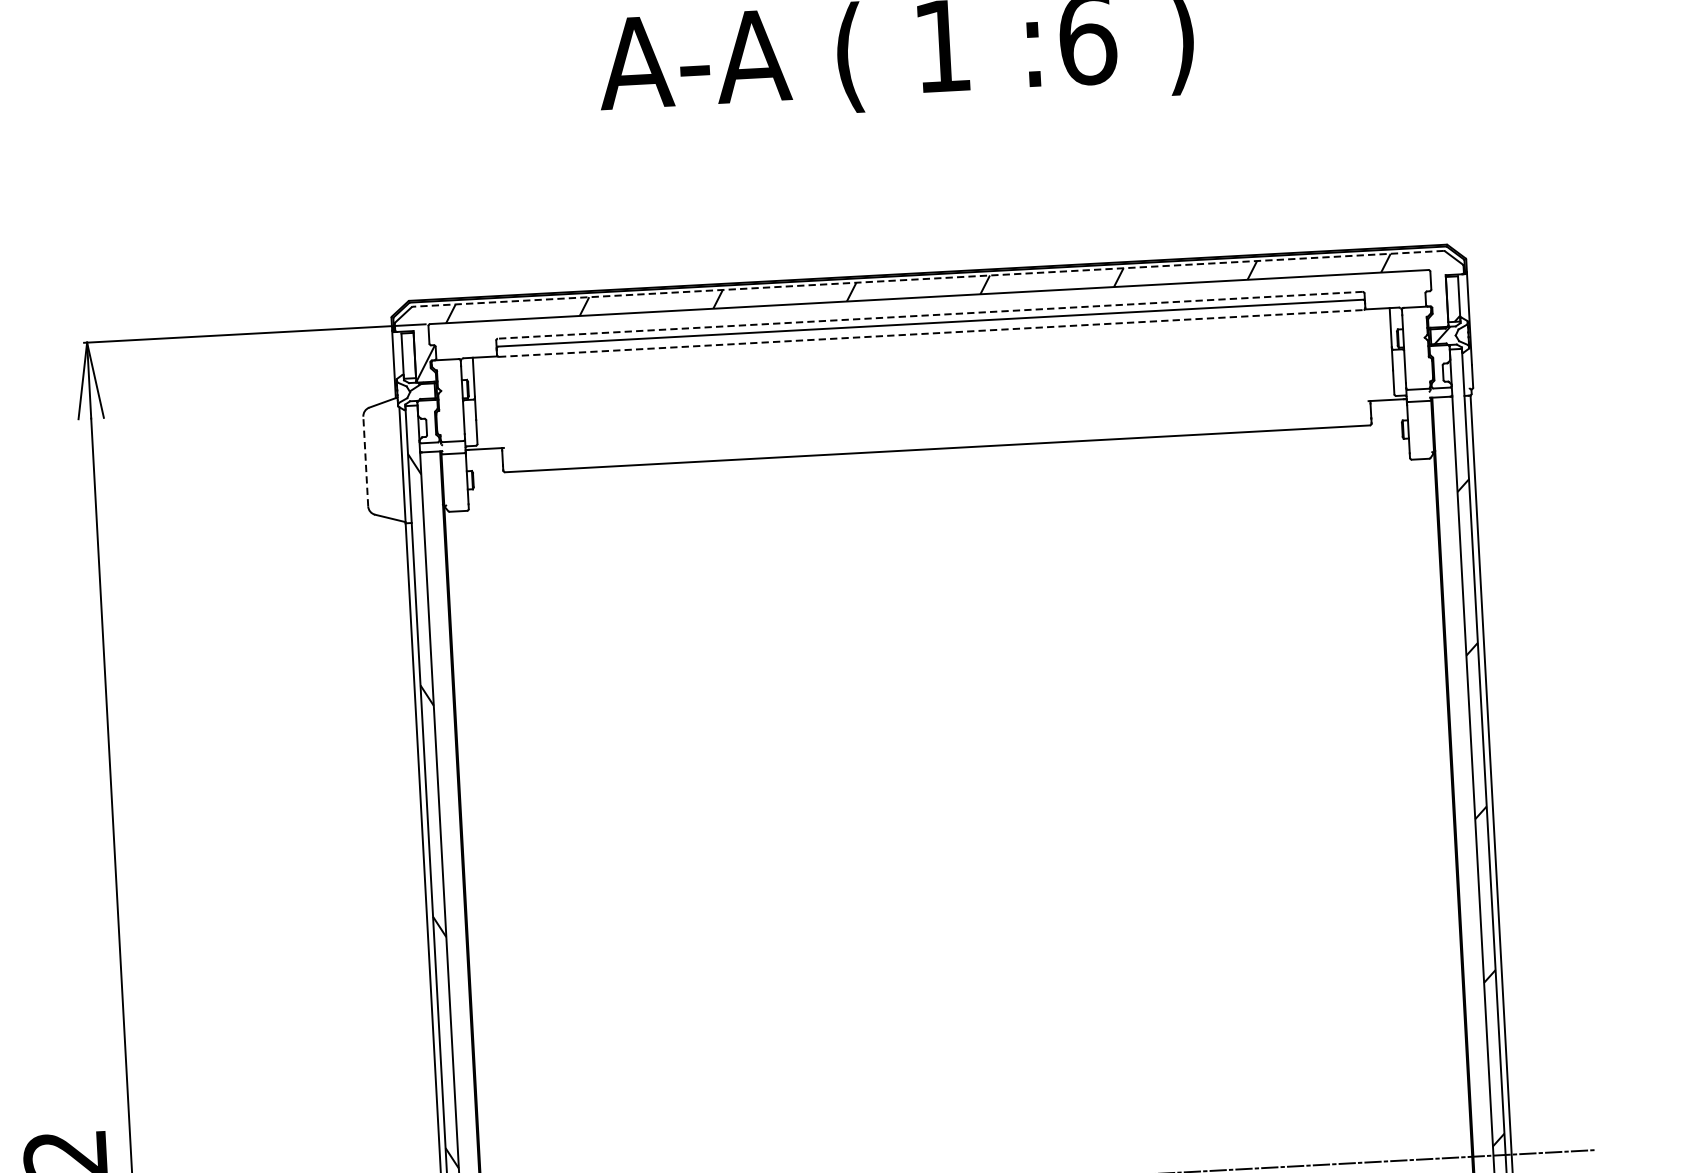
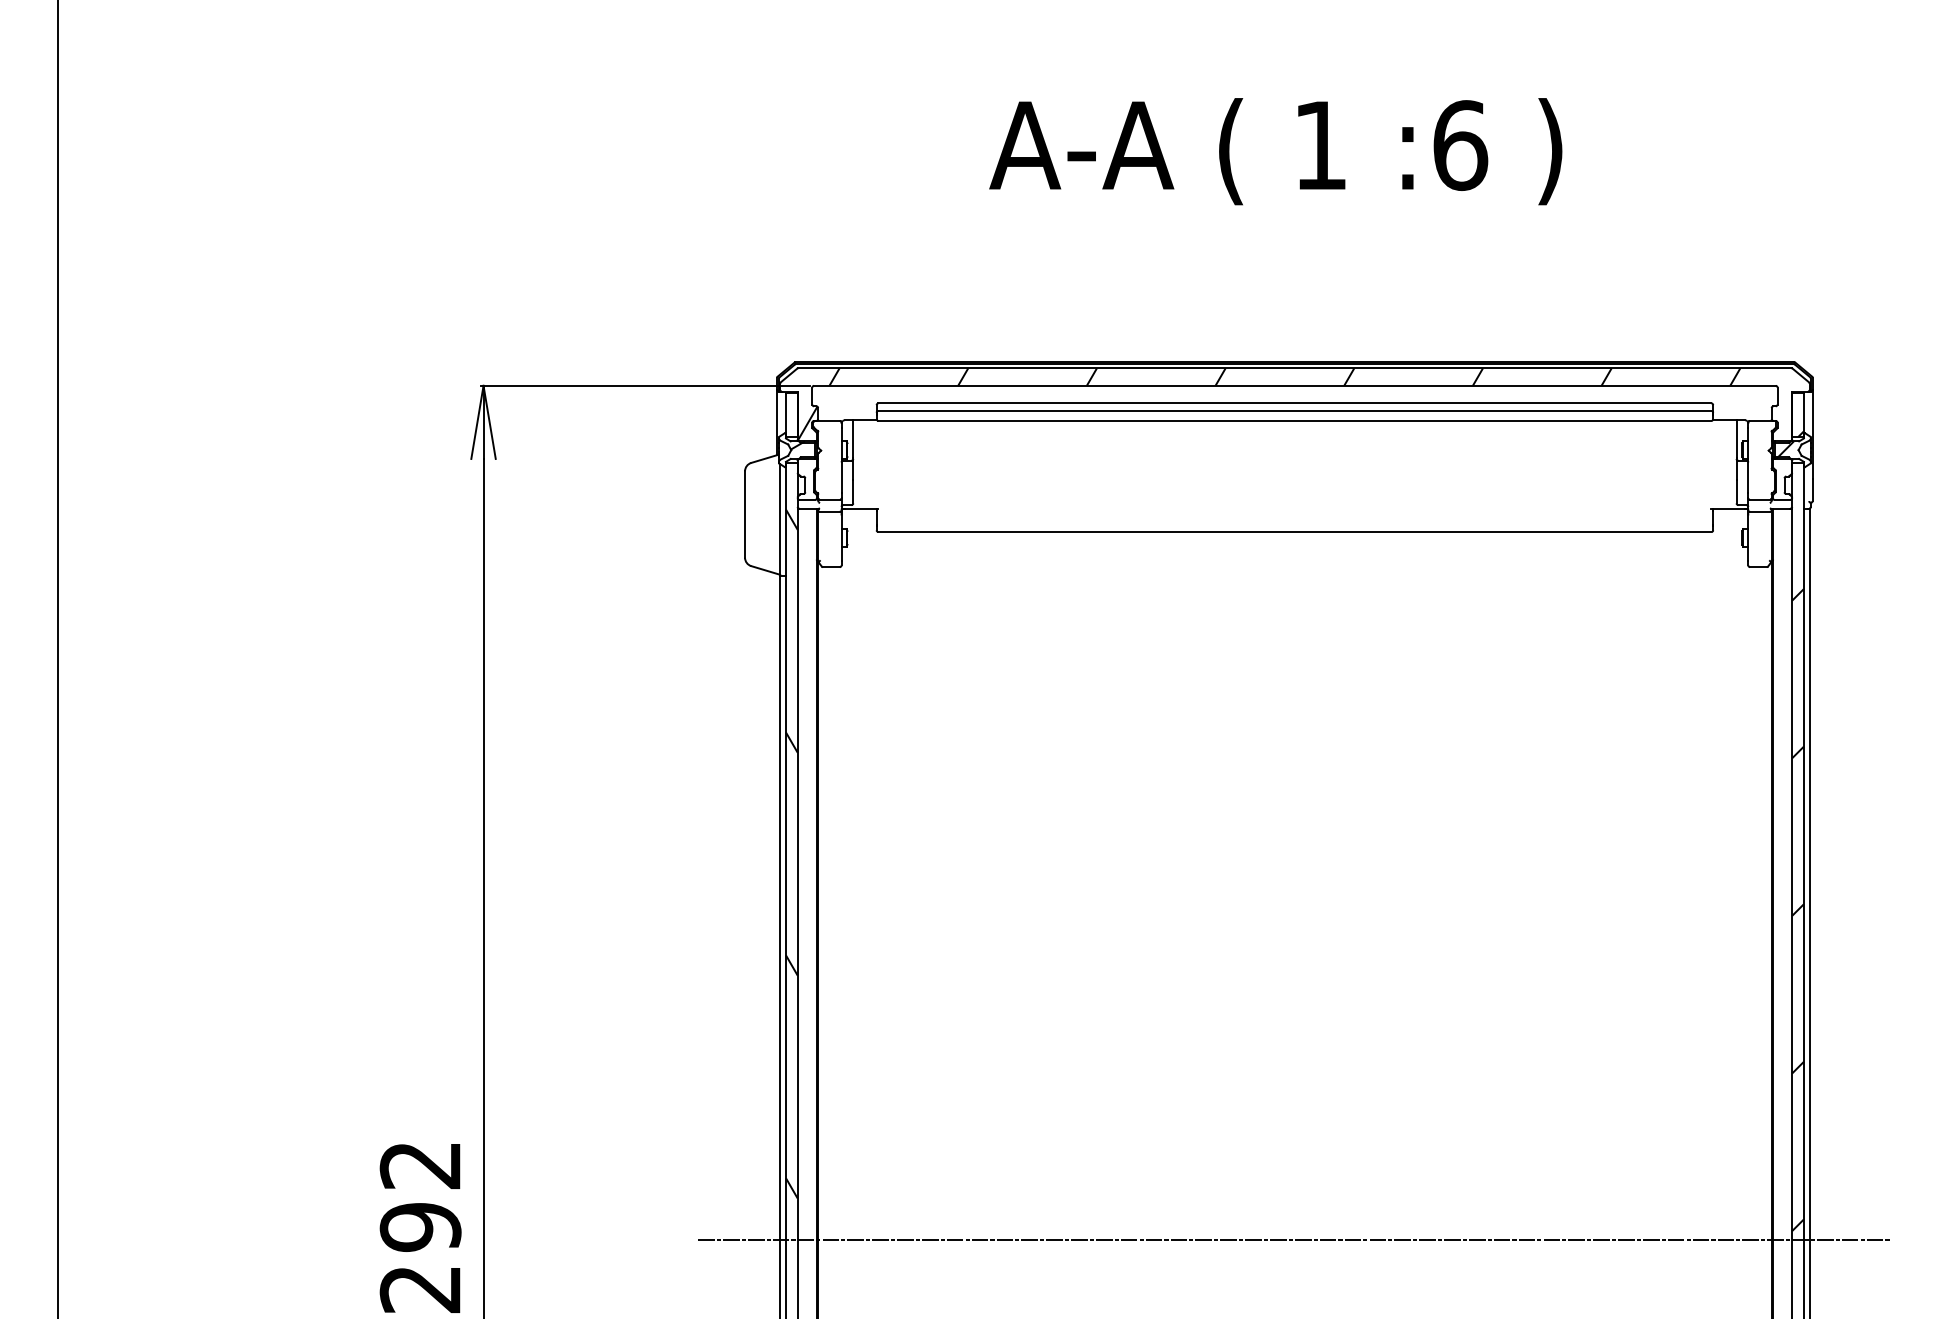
line: (927, 279) -> (1294, 368), dashed -> solid
line: (929, 315) -> (1294, 403), dashed -> solid
line: (930, 333) -> (1294, 420), dashed -> solid
line: (366, 461) -> (745, 514), dashed -> solid

